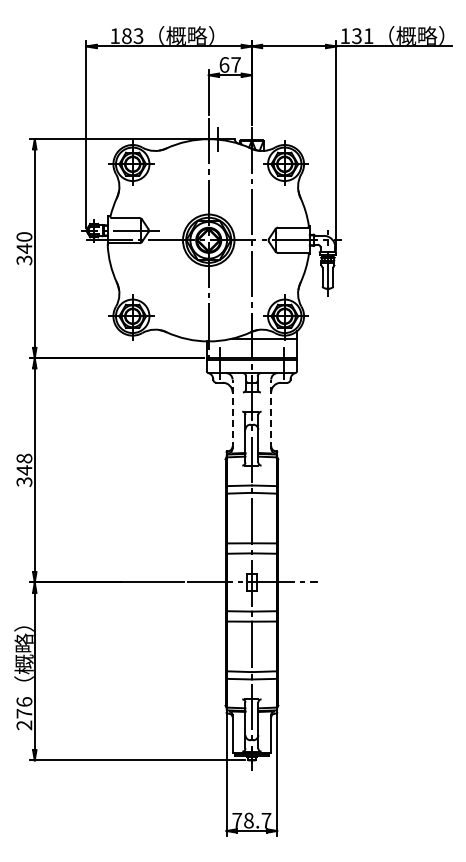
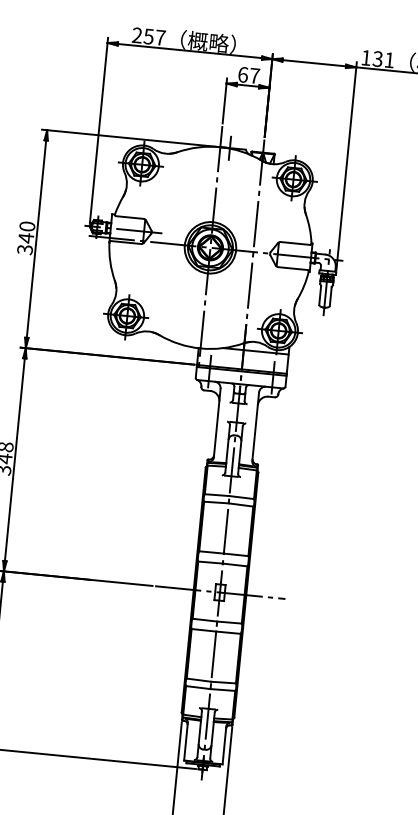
text: (126, 36) -> (148, 36), 183 -> 257
line: (232, 413) -> (217, 422), dashed -> solid
line: (271, 413) -> (256, 426), dashed -> solid

